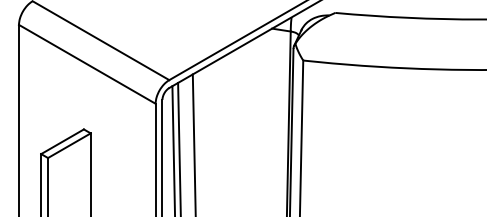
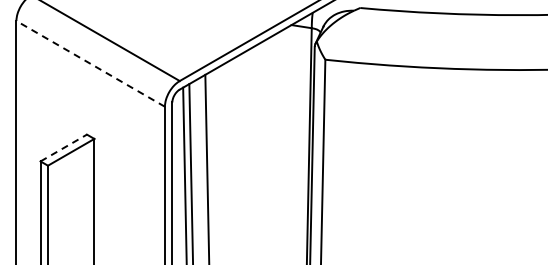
line: (87, 63) -> (90, 63), solid -> dashed
line: (62, 142) -> (63, 148), solid -> dashed

